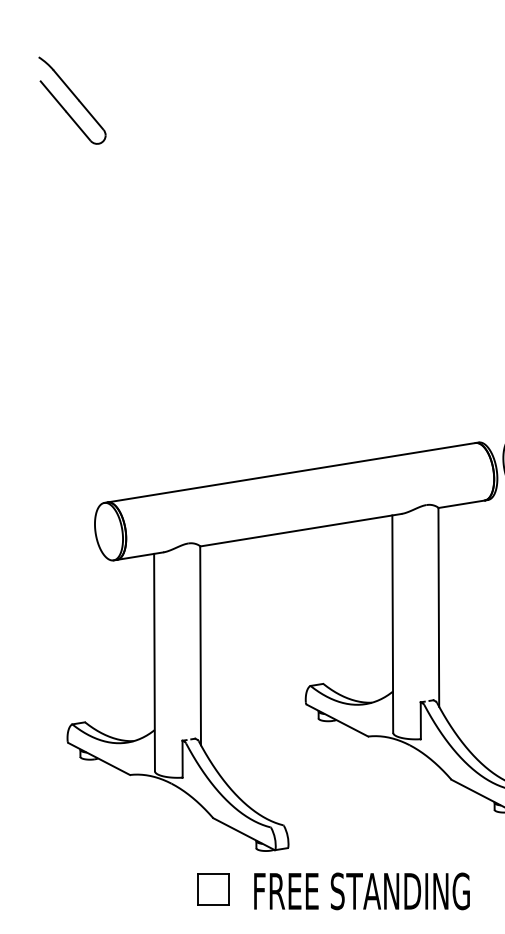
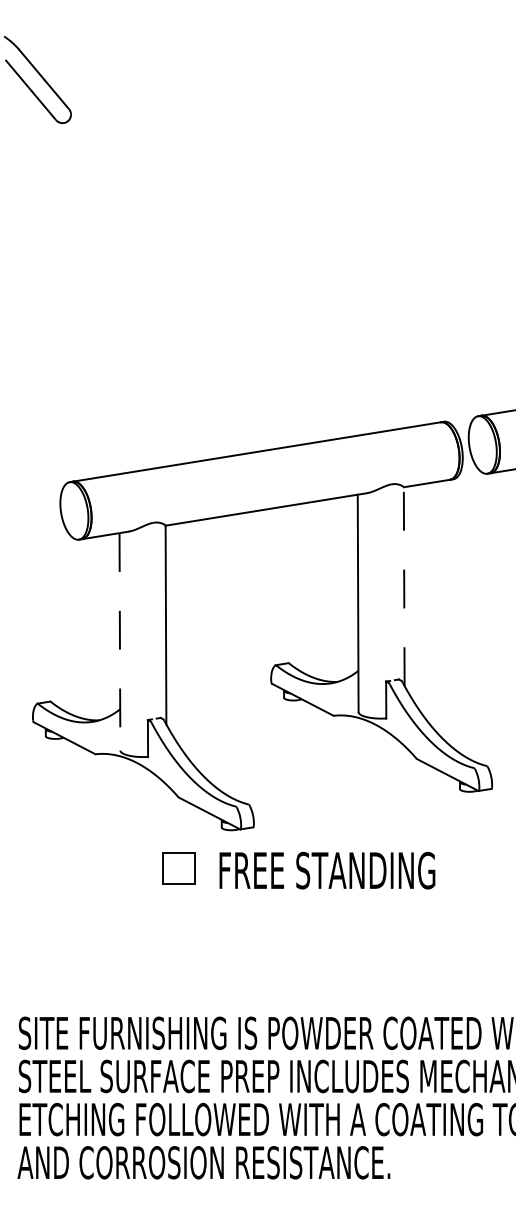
line: (439, 607) -> (404, 586), solid -> dashed
line: (154, 662) -> (119, 641), solid -> dashed

